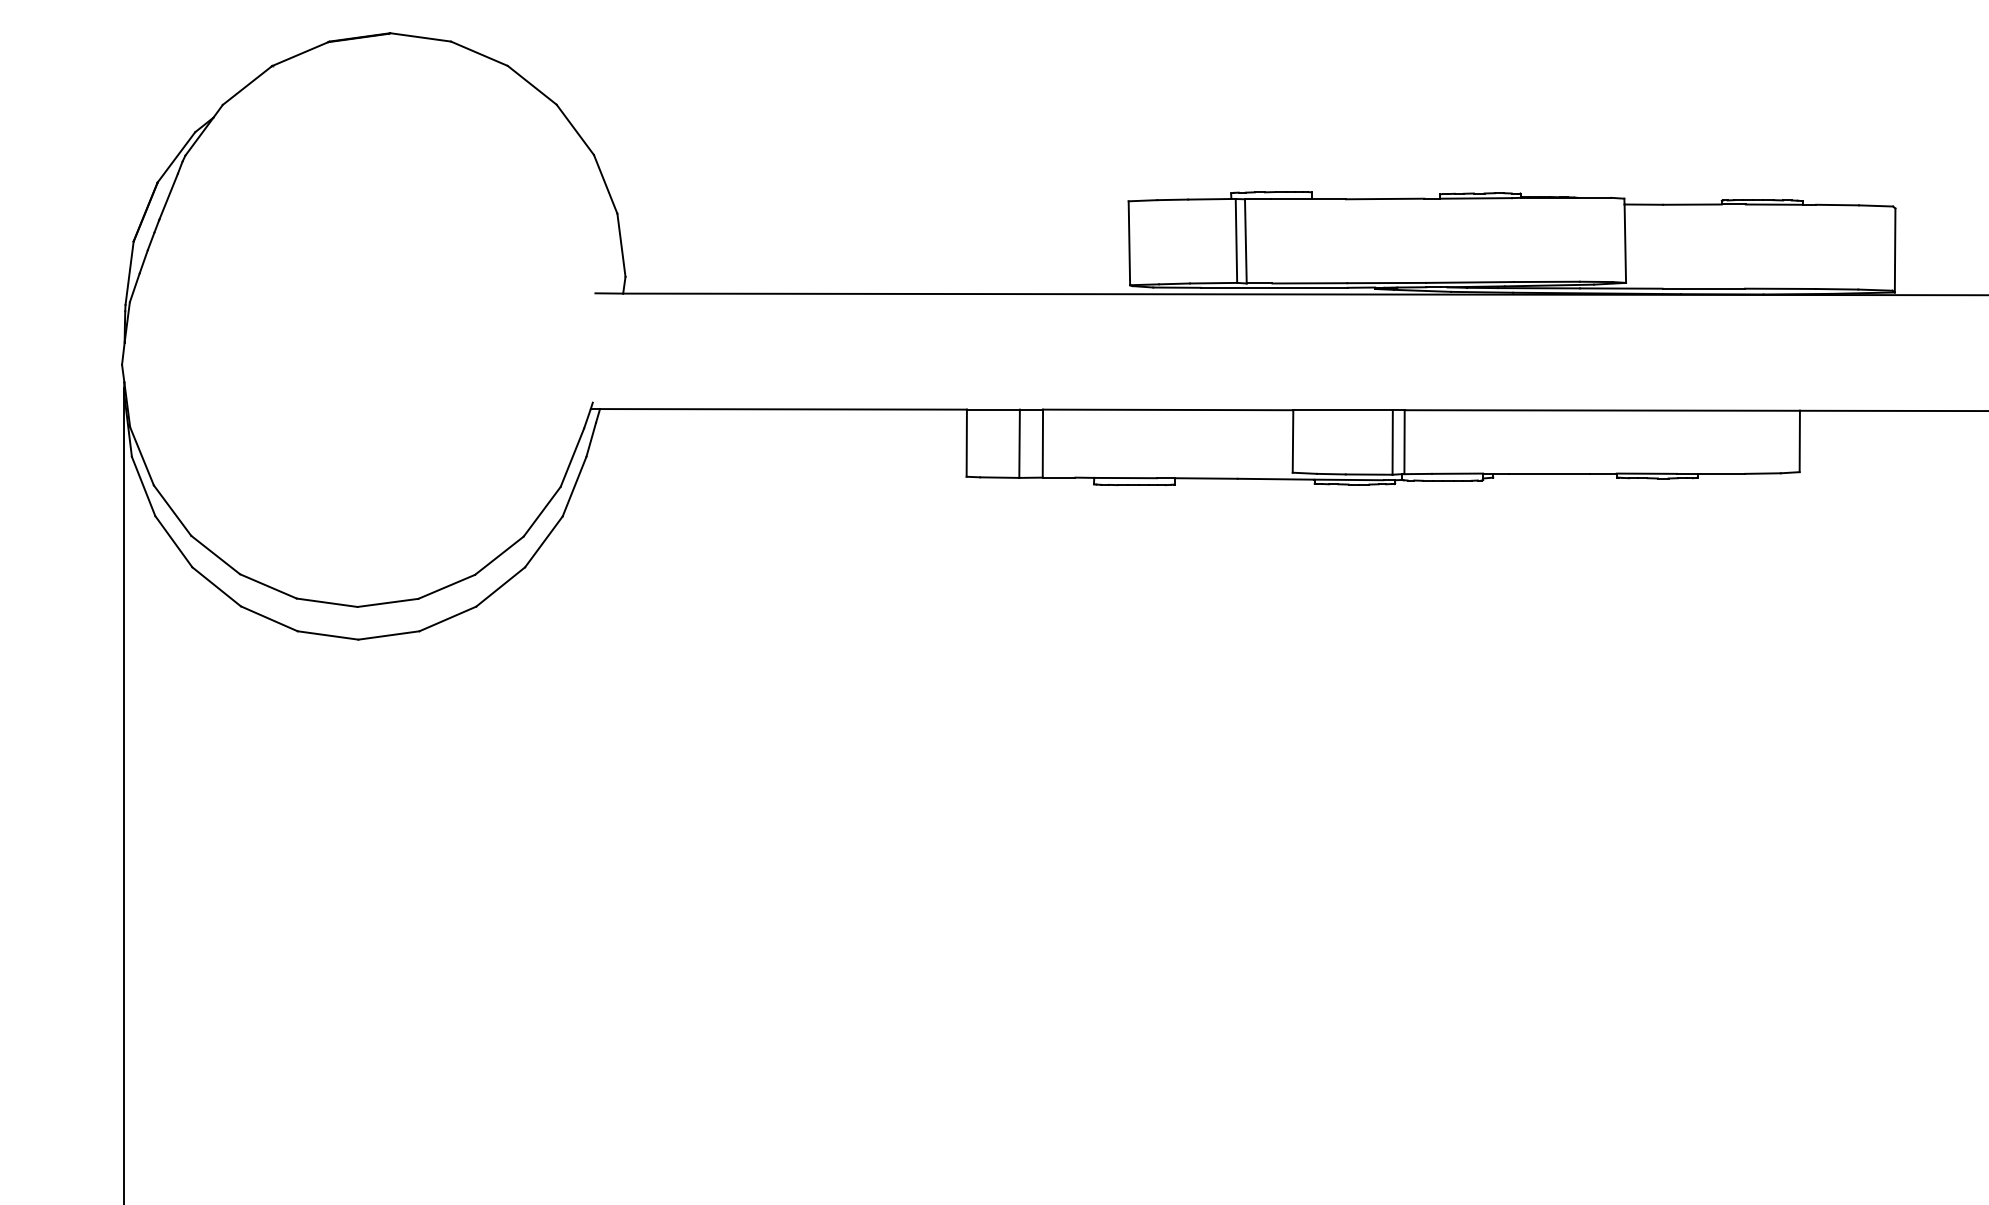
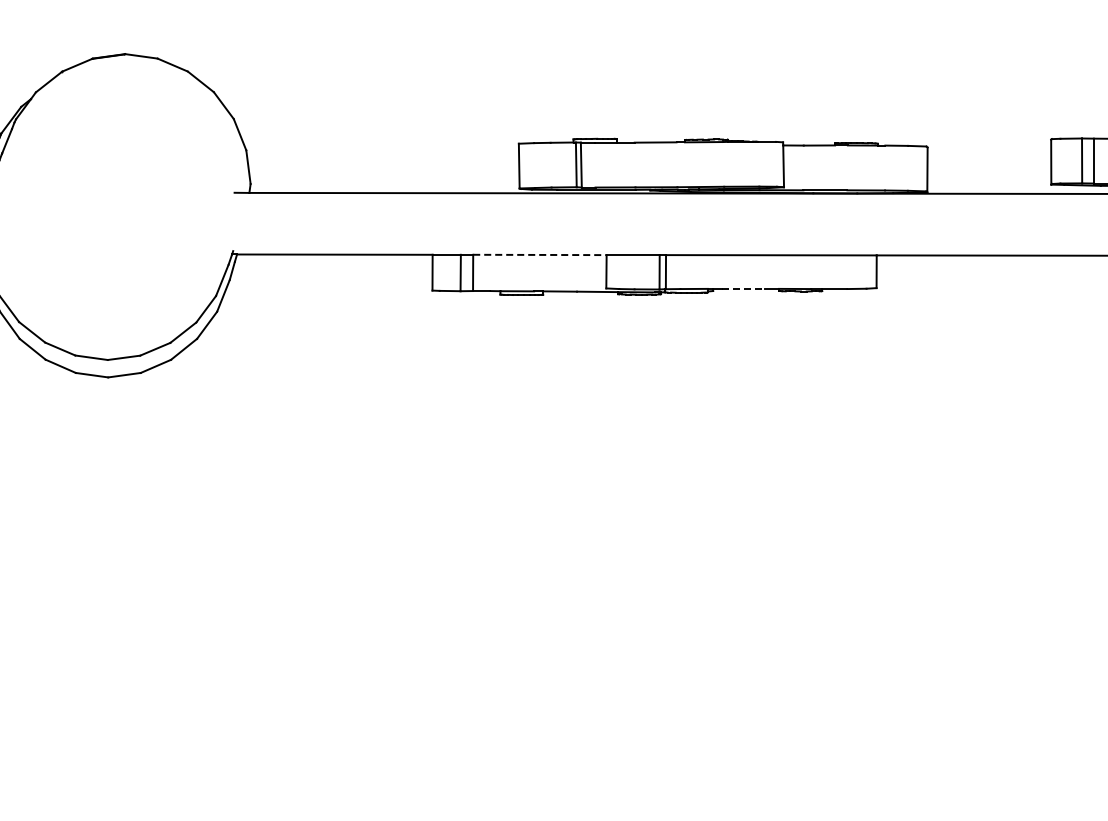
line: (1167, 409) -> (539, 254), solid -> dashed
line: (1550, 472) -> (743, 288), solid -> dashed

